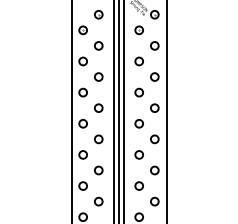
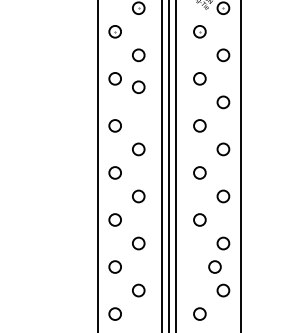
circle: (98, 76) -> (138, 86), moved
circle: (138, 185) -> (213, 266), moved

